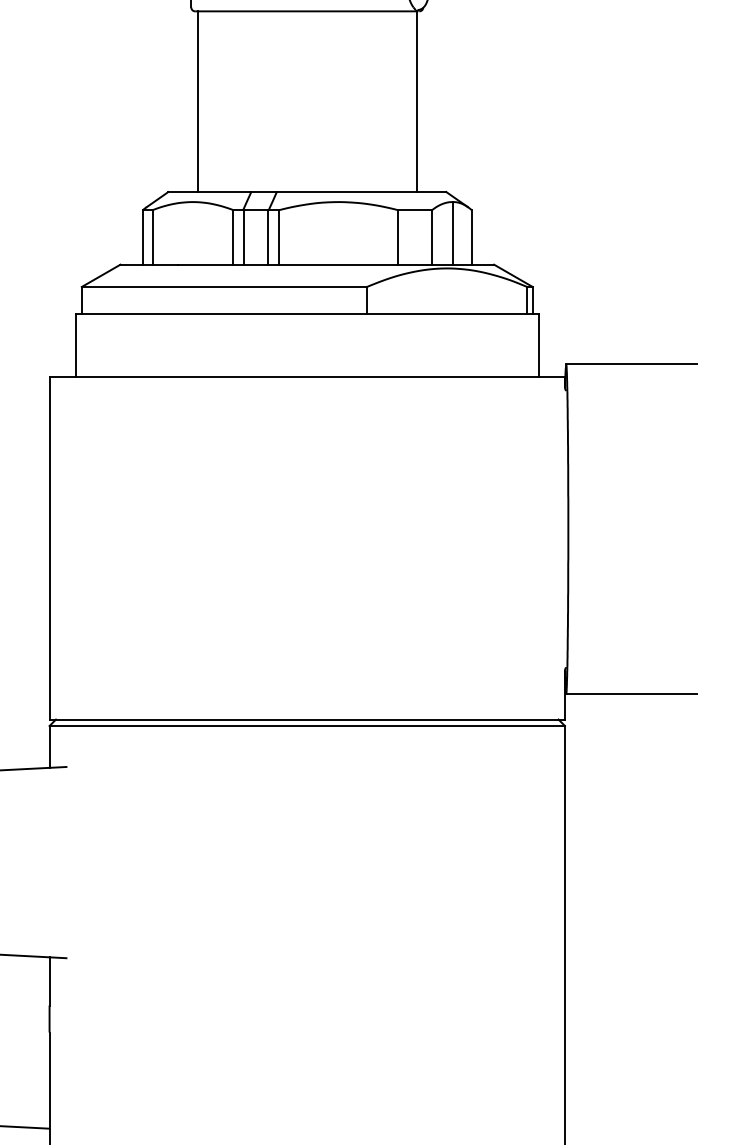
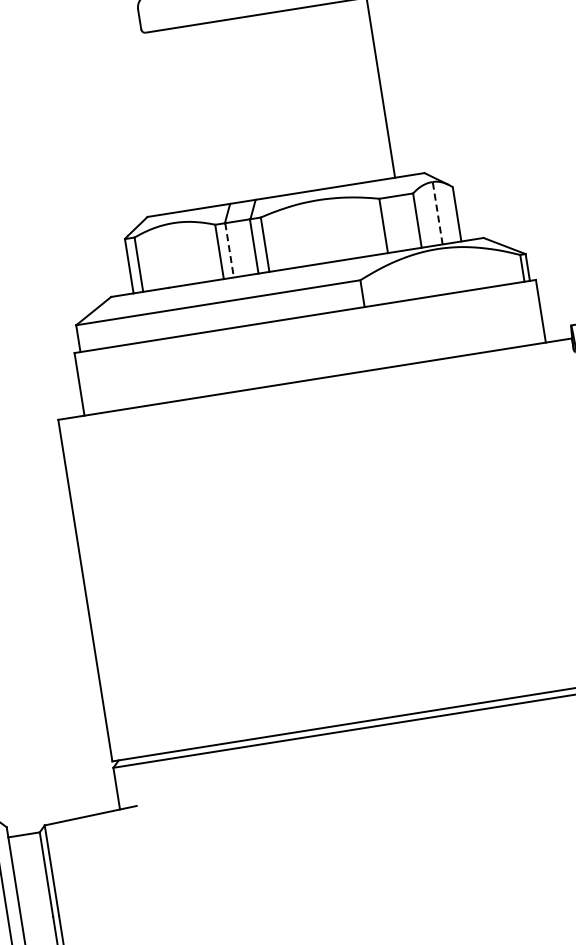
line: (197, 101) -> (162, 122), removed
line: (453, 232) -> (438, 212), solid -> dashed
line: (243, 237) -> (229, 250), solid -> dashed

